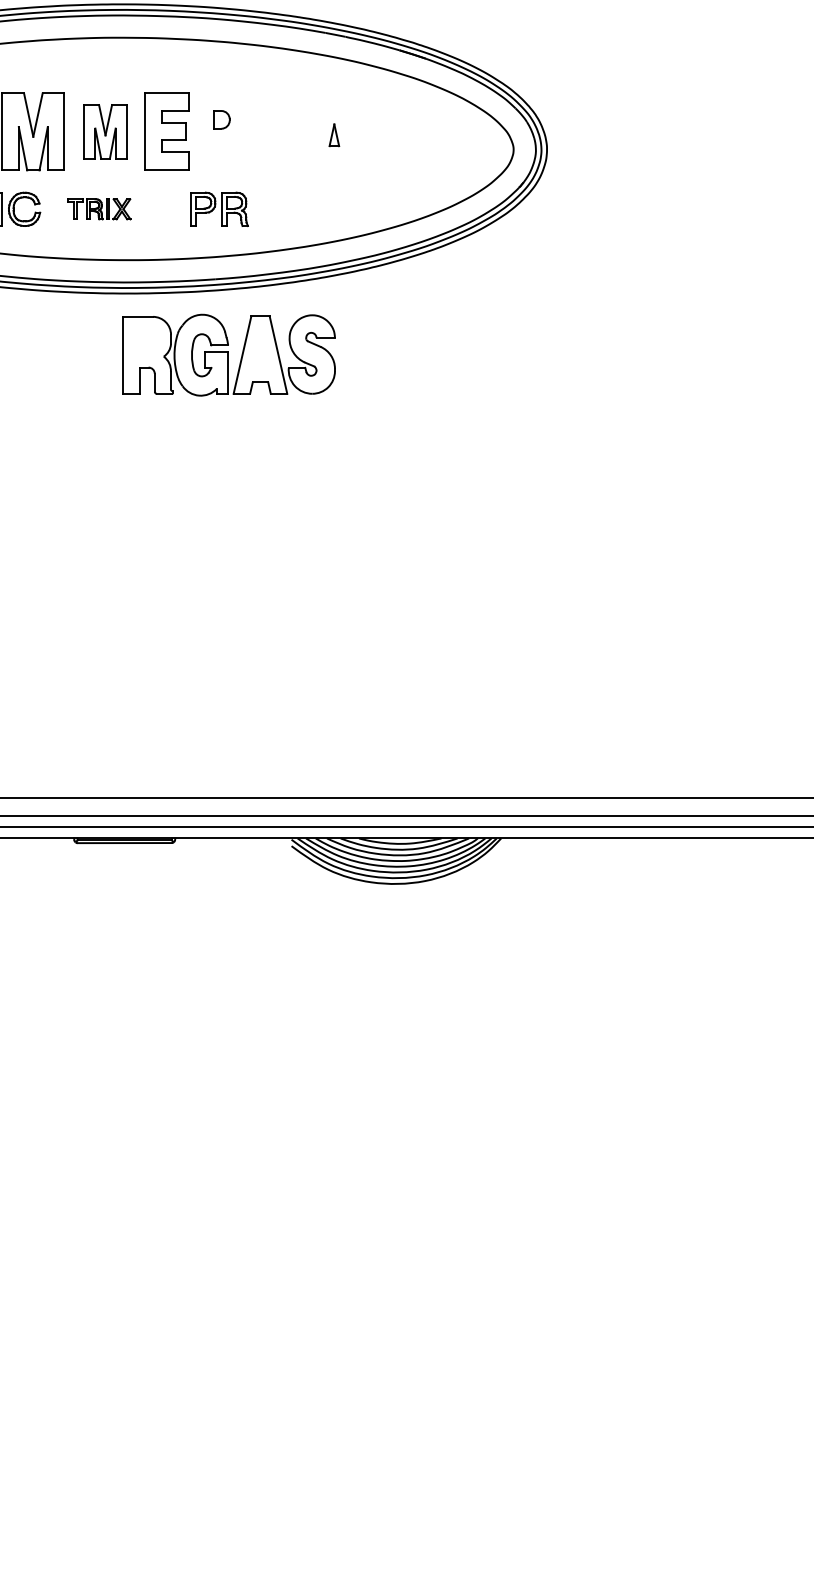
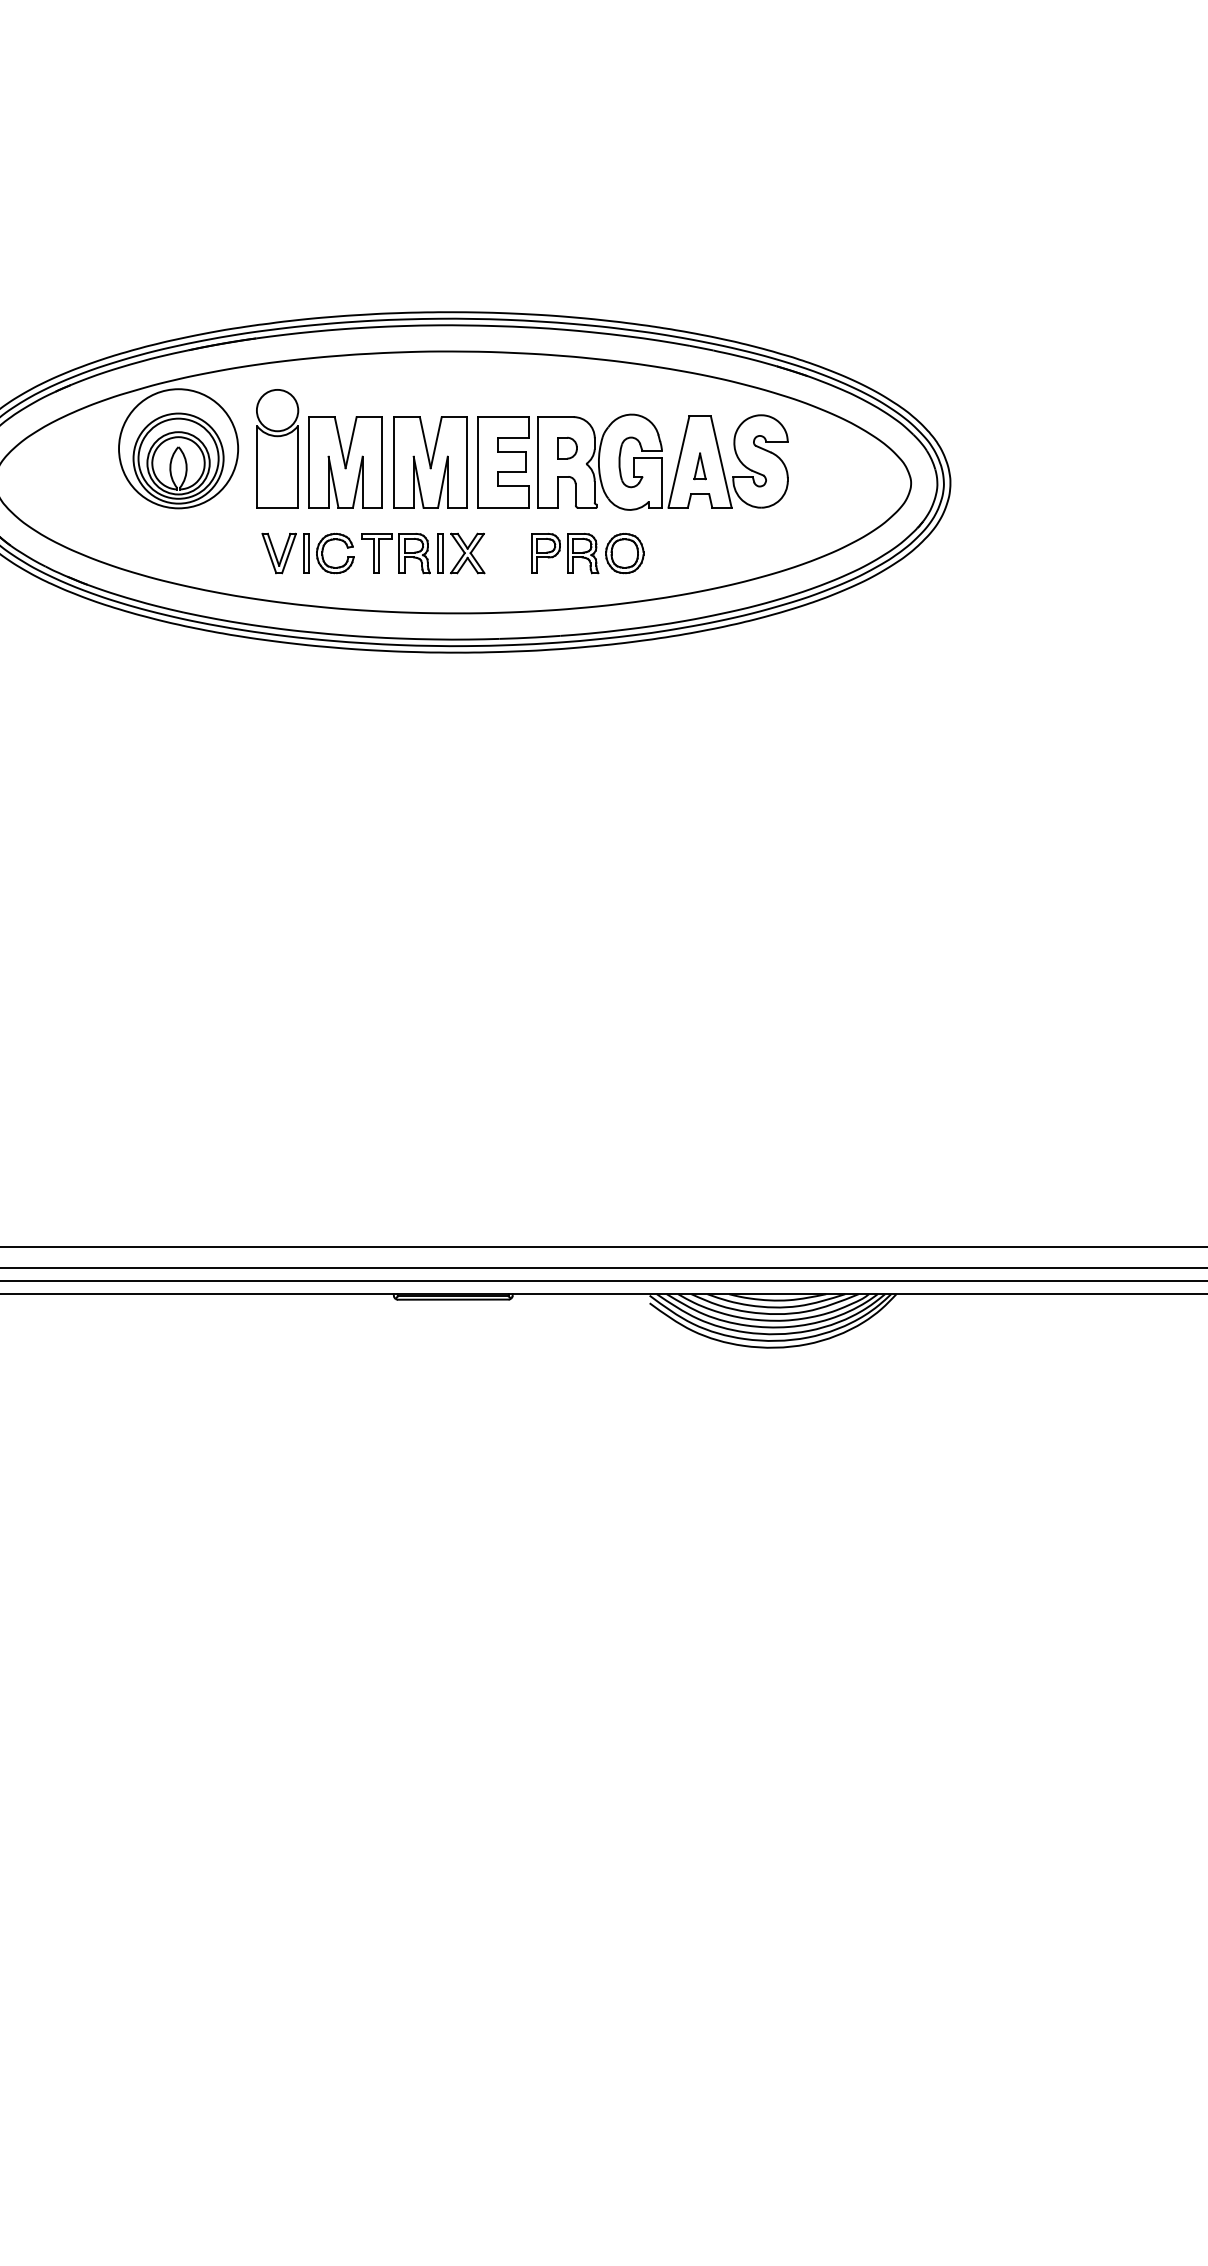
part: (105, 132) -> (430, 462), size x1.43
part: (99, 209) -> (423, 553), size x1.67
part: (270, 209) -> (624, 553), added
part: (228, 354) -> (662, 461), moved

